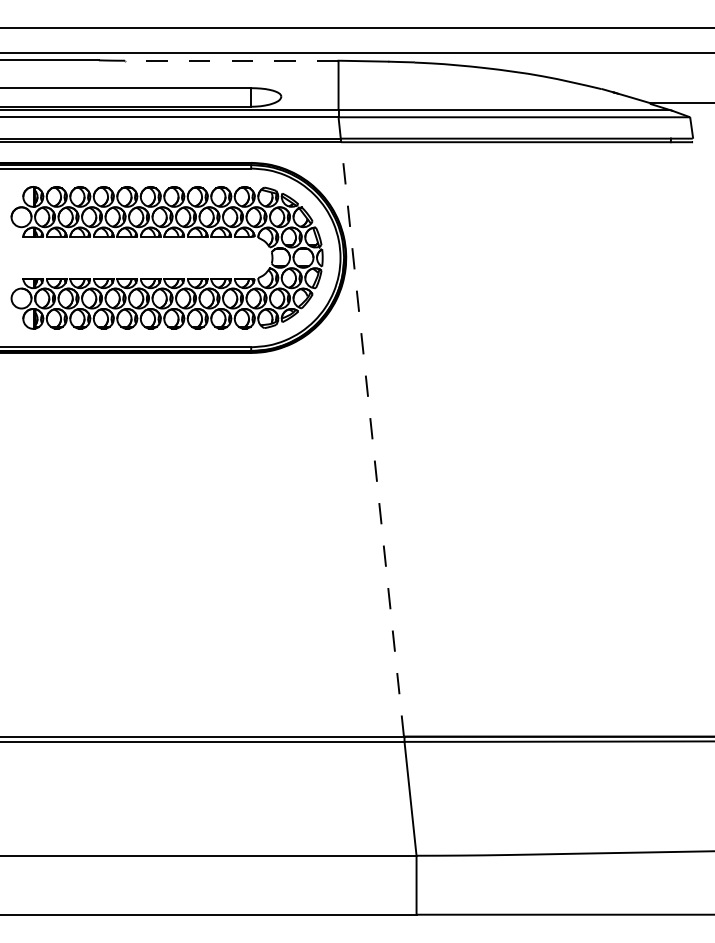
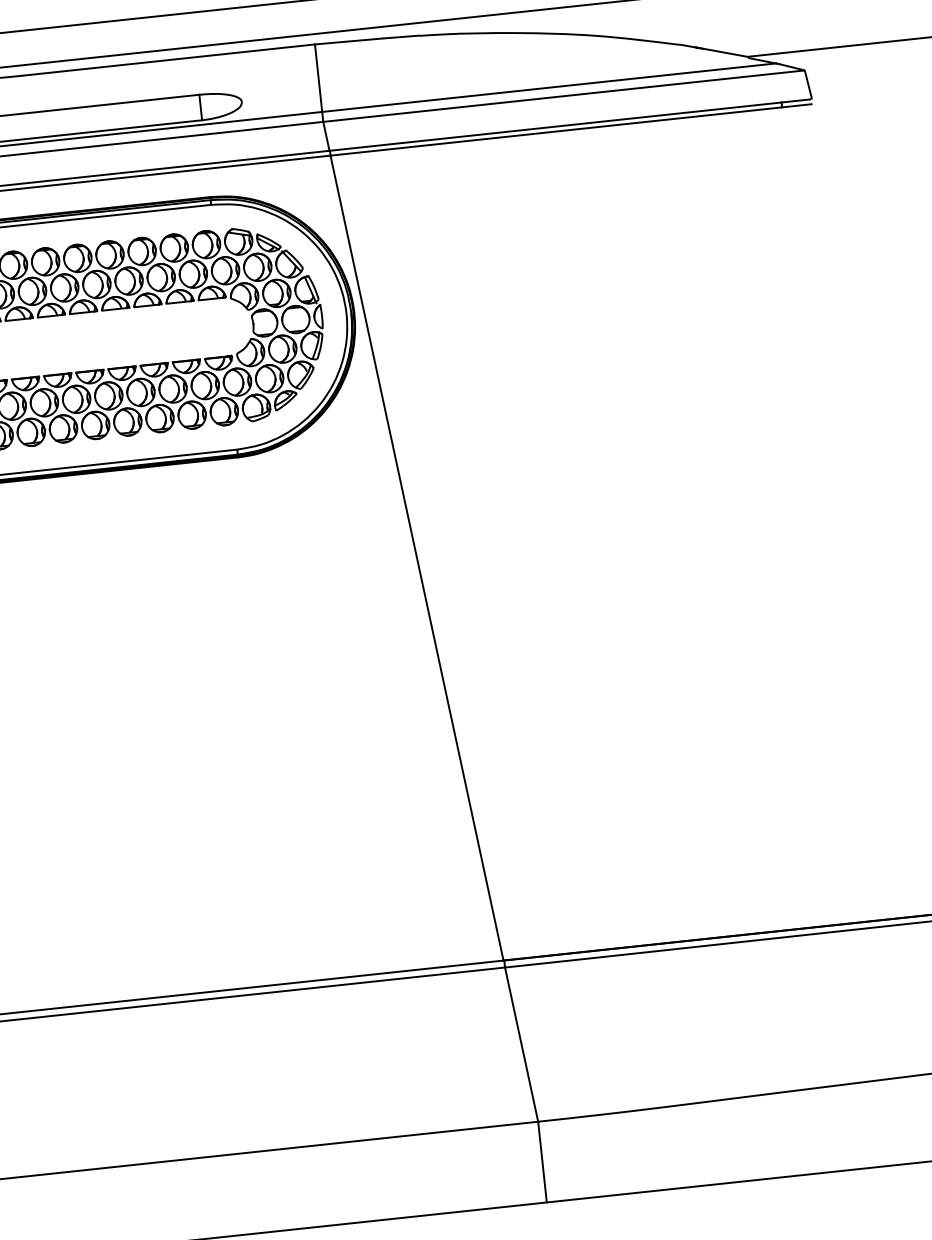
line: (231, 60) -> (168, 59), dashed -> solid
line: (372, 439) -> (416, 558), dashed -> solid

